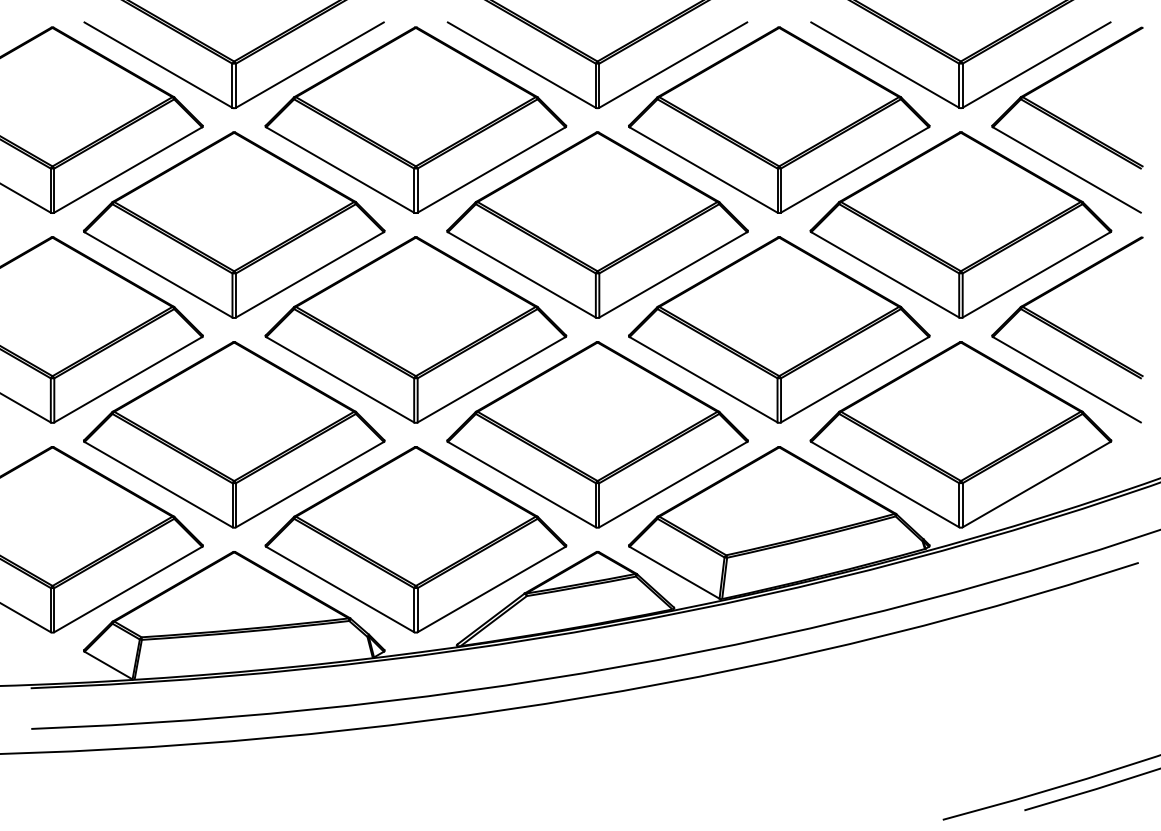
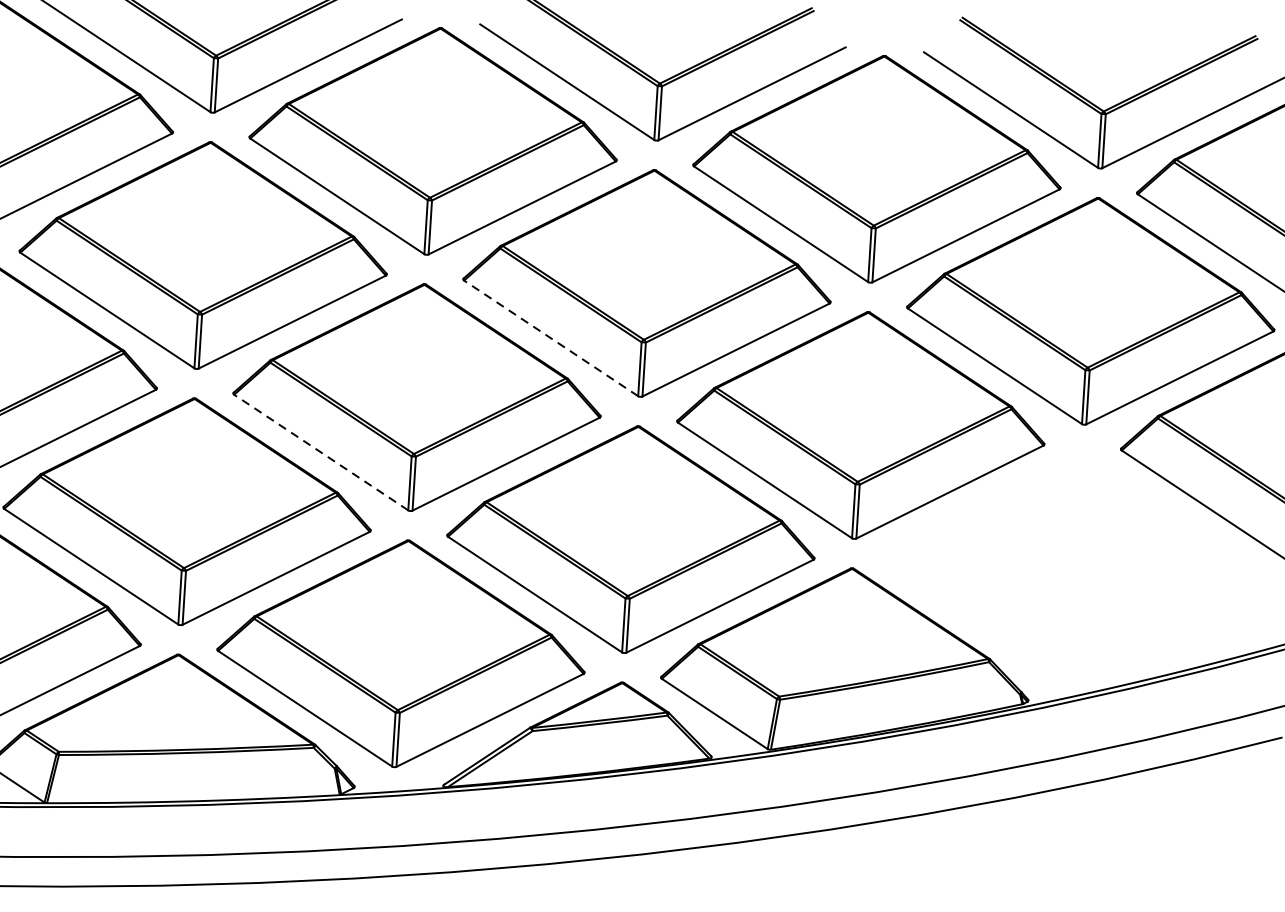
line: (521, 274) -> (550, 337), solid -> dashed
line: (339, 379) -> (320, 452), solid -> dashed
part: (960, 434) -> (1074, 567), removed

